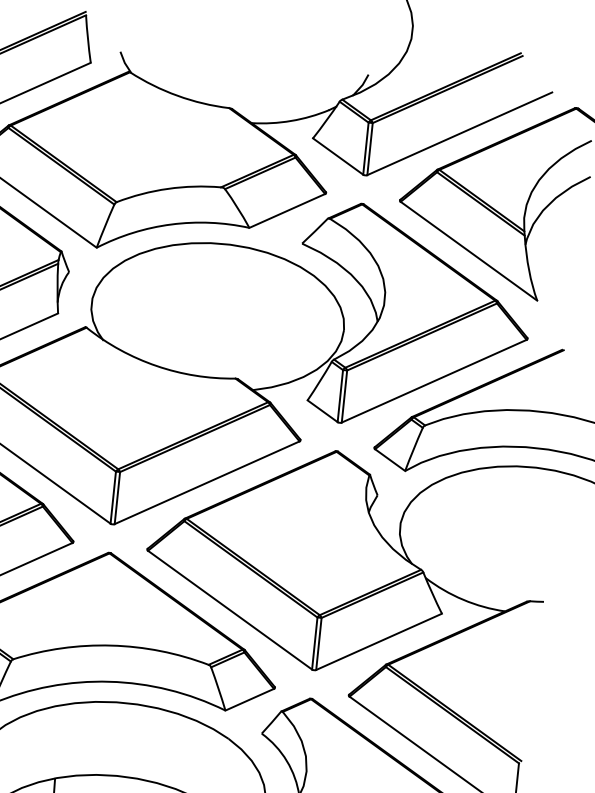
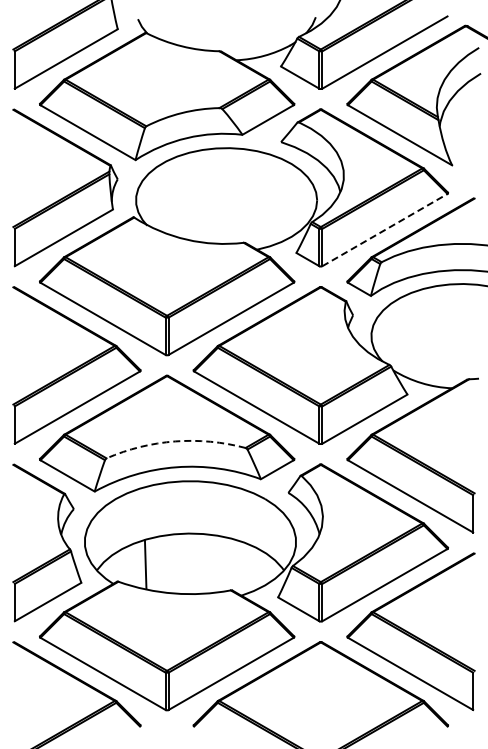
line: (435, 380) -> (385, 229), solid -> dashed
arc: (111, 645) -> (175, 441), solid -> dashed

